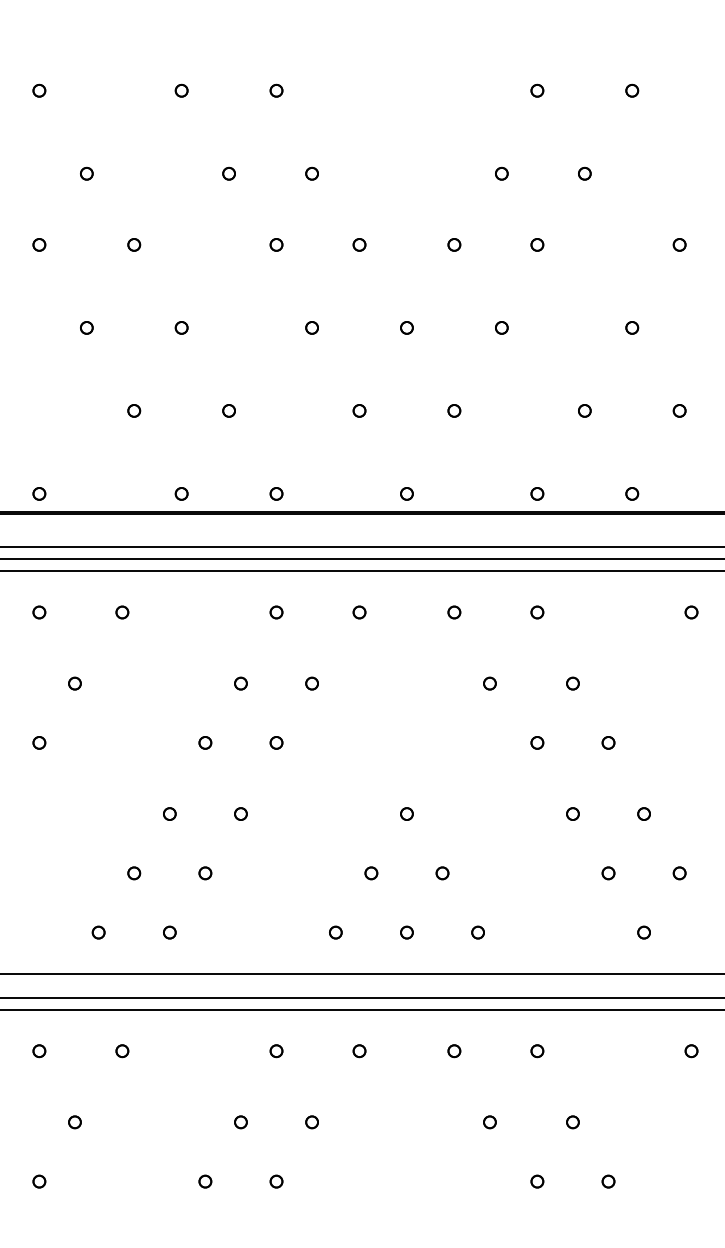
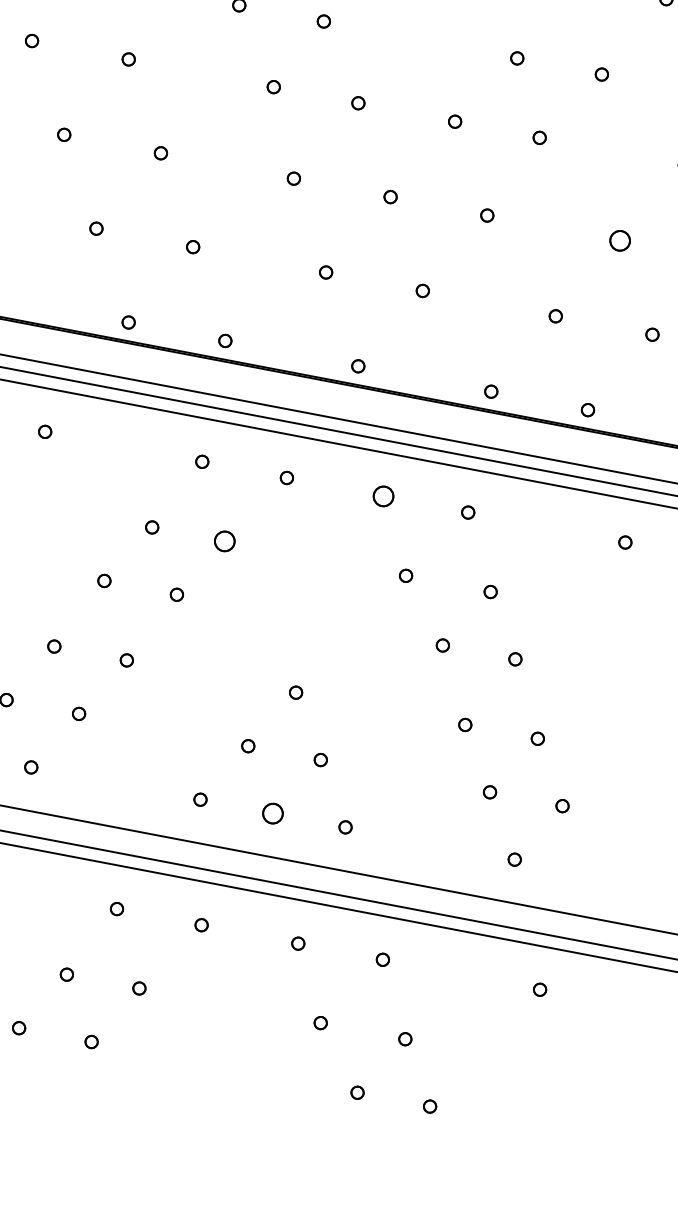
part: (632, 327) -> (620, 240), size x1.6
part: (454, 612) -> (383, 496), size x1.6
part: (311, 683) -> (224, 541), size x1.6
part: (406, 932) -> (272, 813), size x1.6

